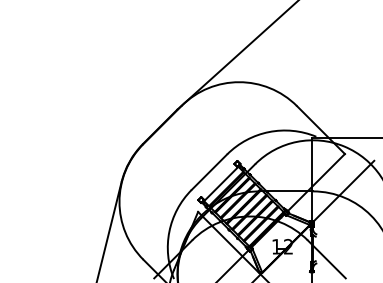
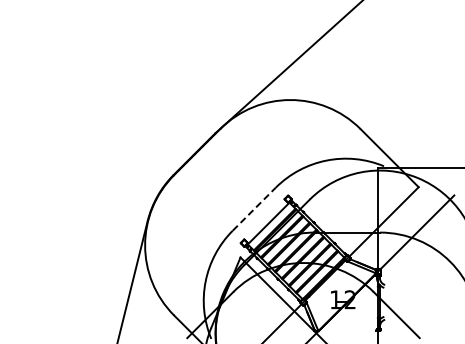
line: (209, 171) -> (254, 208), solid -> dashed

